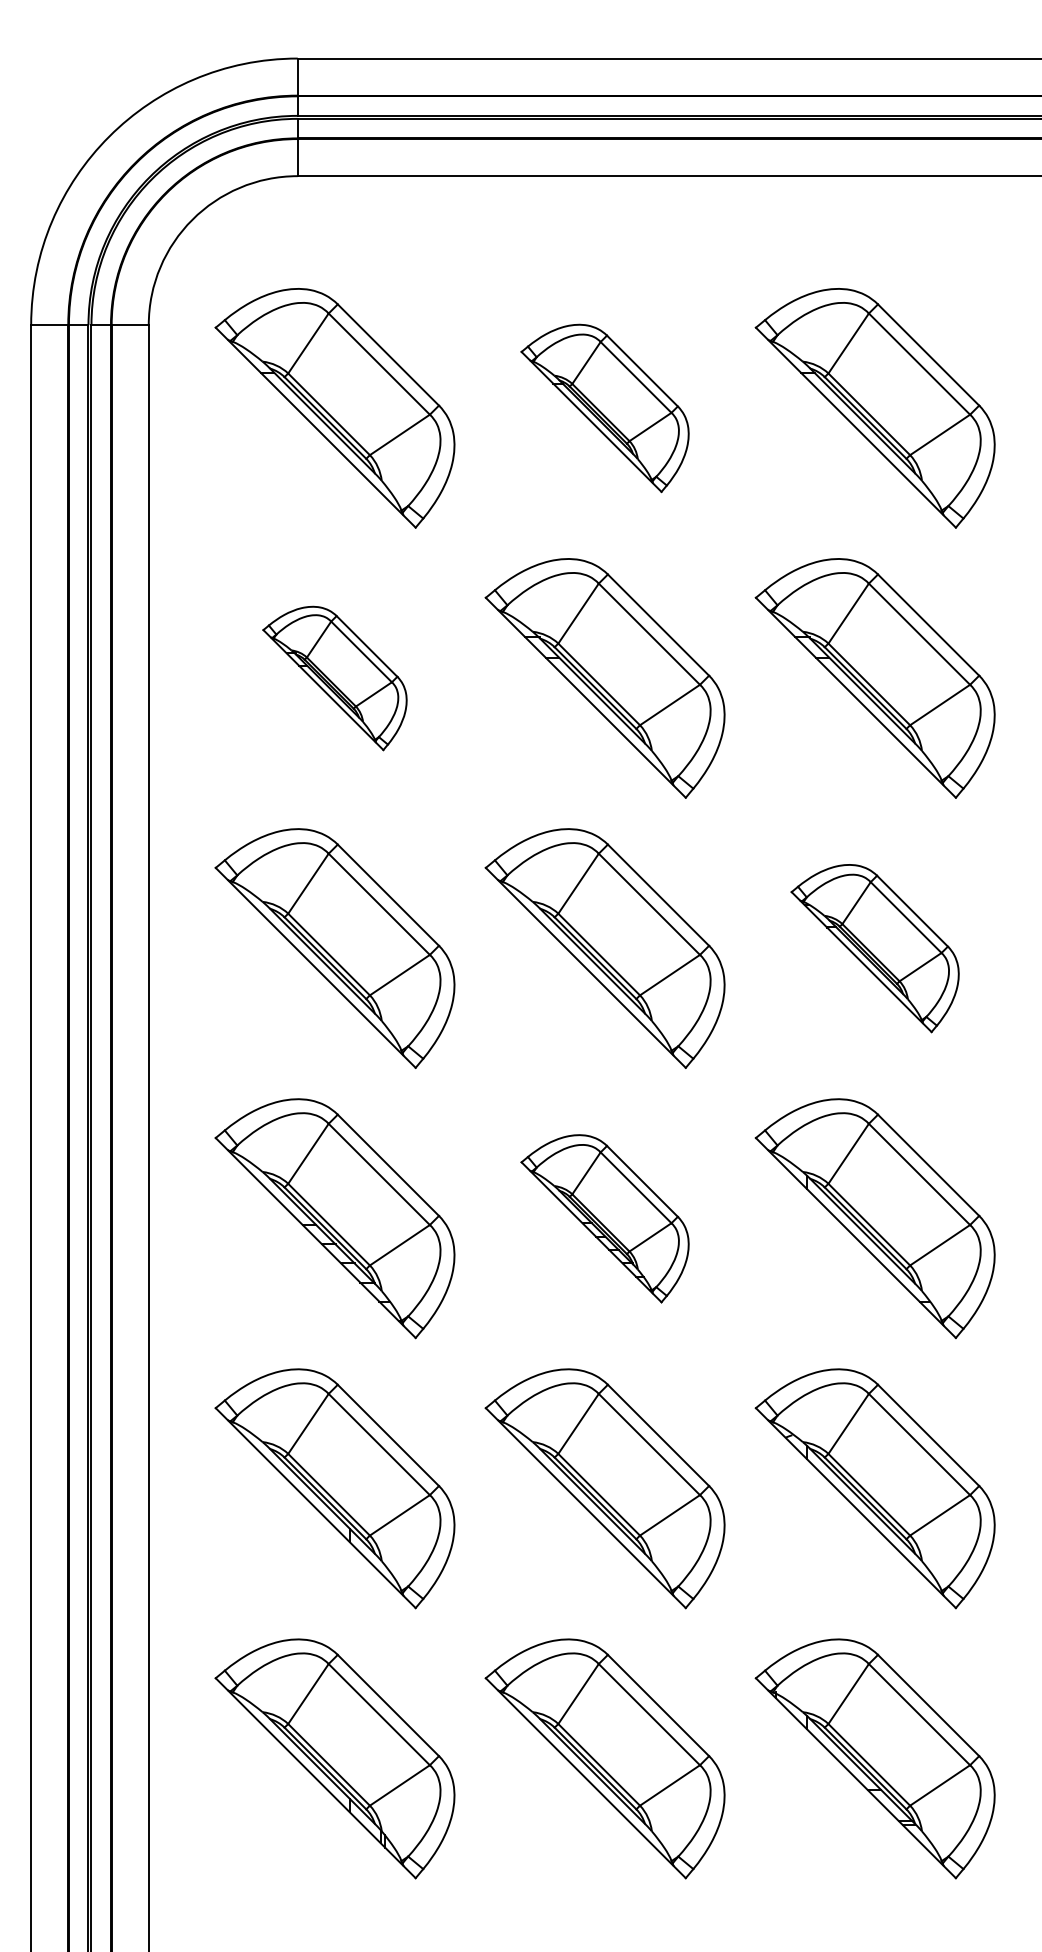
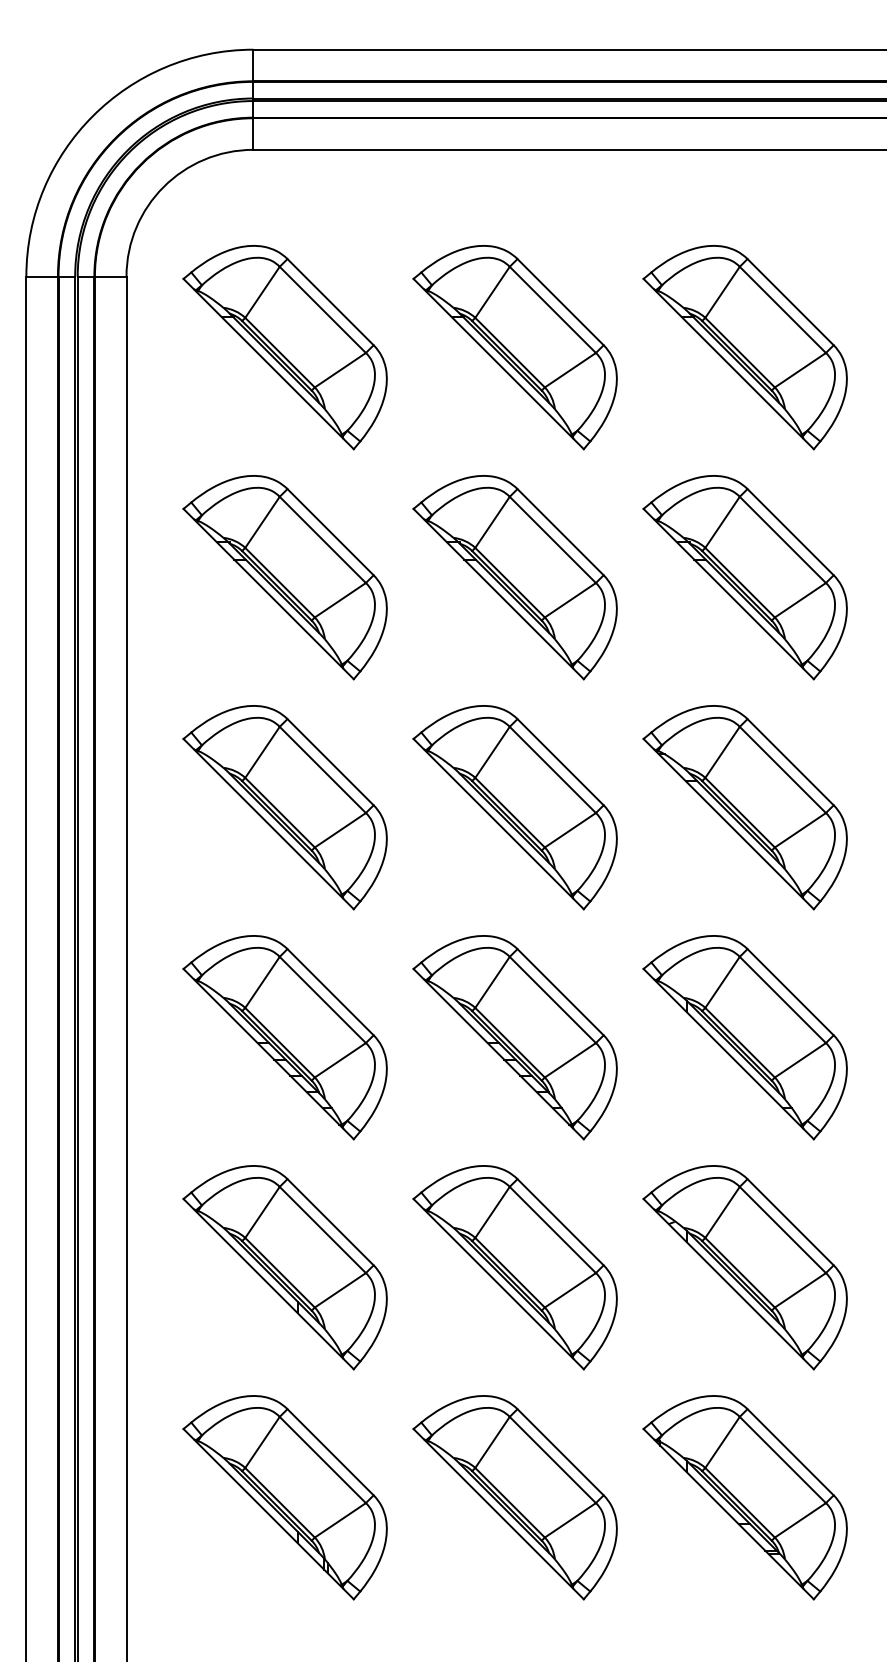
part: (604, 408) -> (514, 347), size x1.43
part: (334, 678) -> (284, 577), size x1.67
part: (874, 948) -> (744, 807), size x1.43
part: (604, 1218) -> (514, 1037), size x1.43

